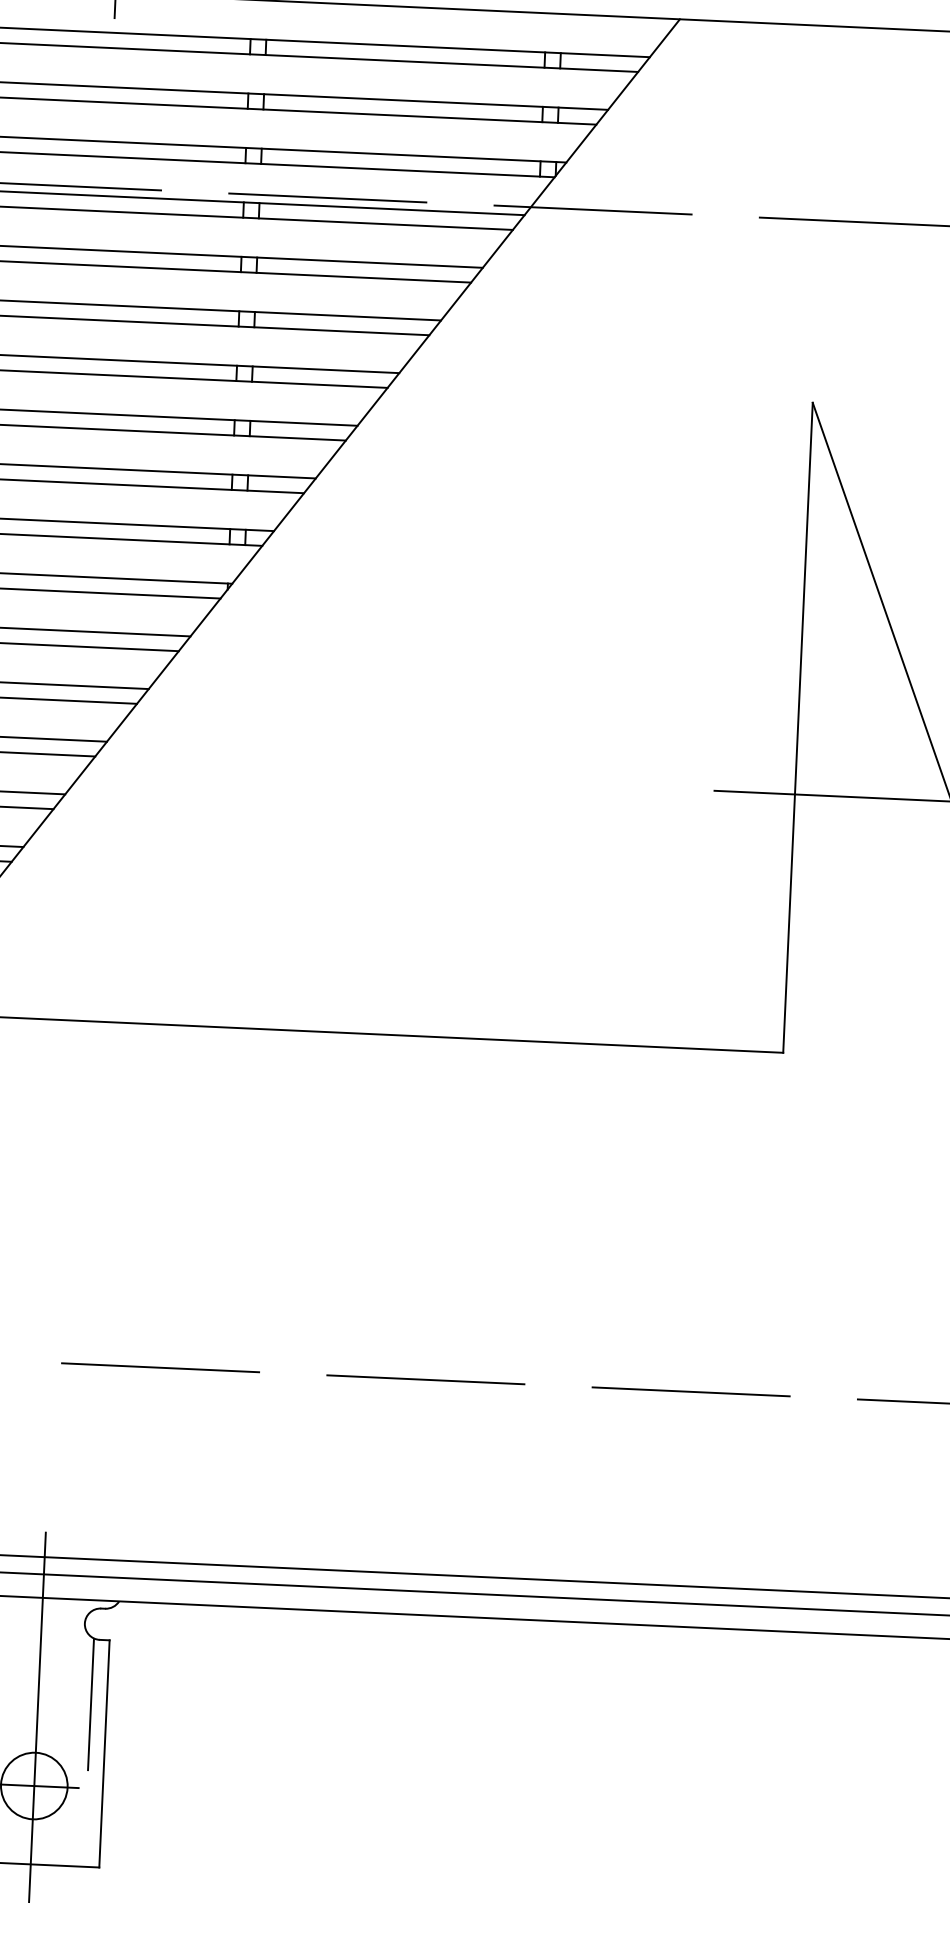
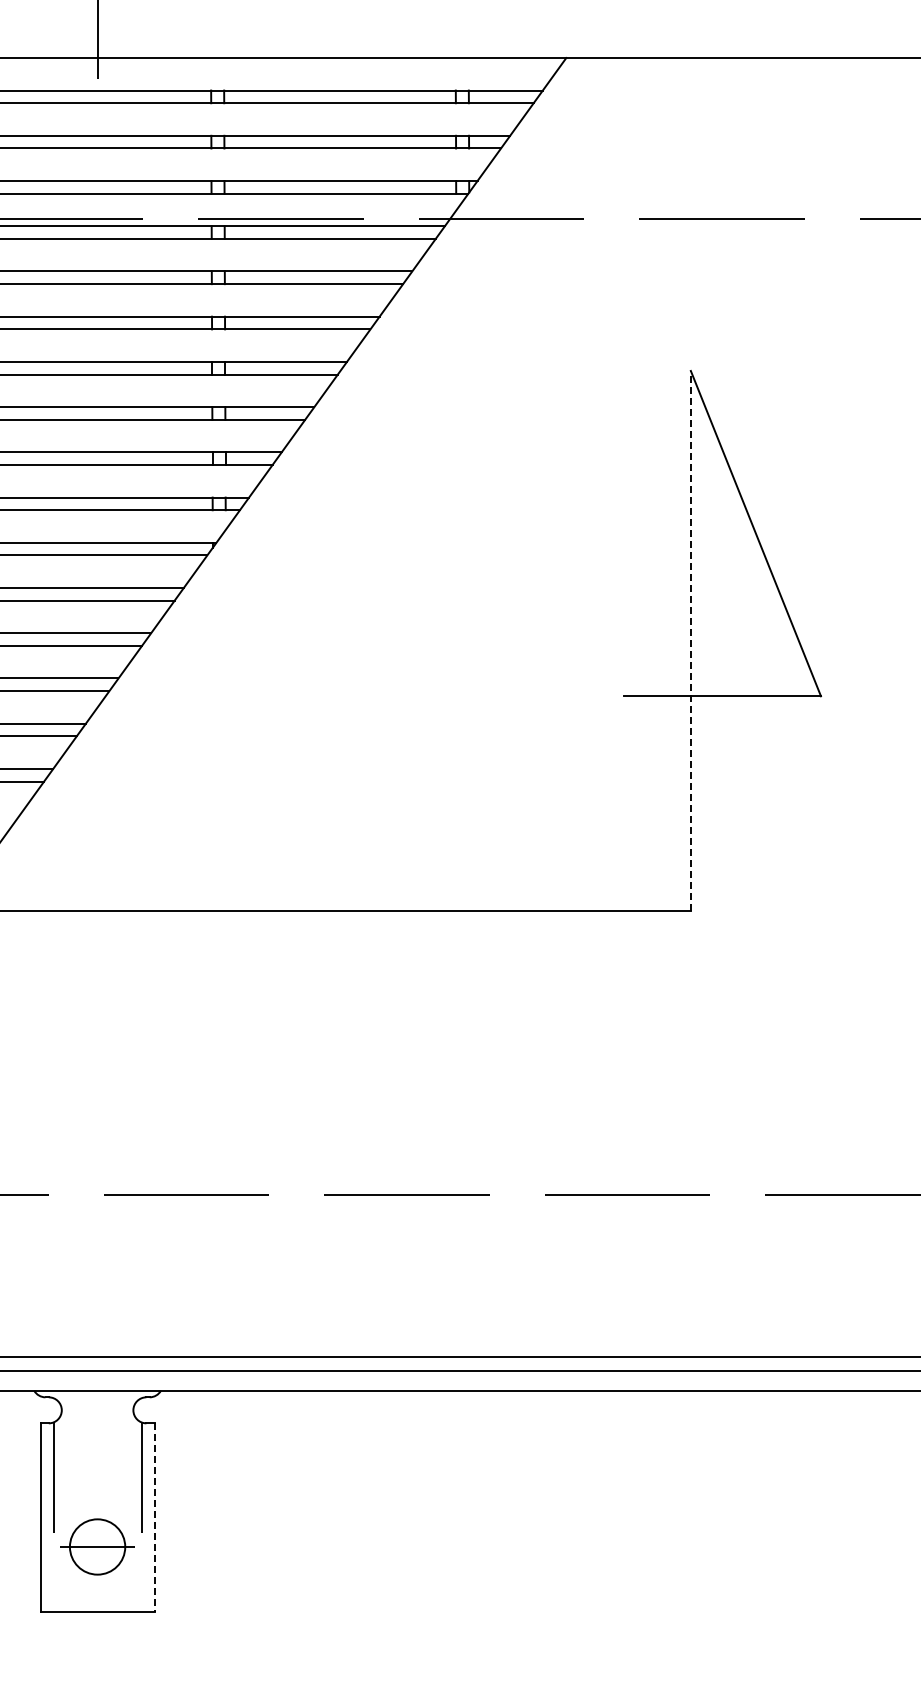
line: (797, 727) -> (690, 640), solid -> dashed
line: (37, 1716) -> (97, 1489), removed
line: (104, 1754) -> (154, 1518), solid -> dashed

